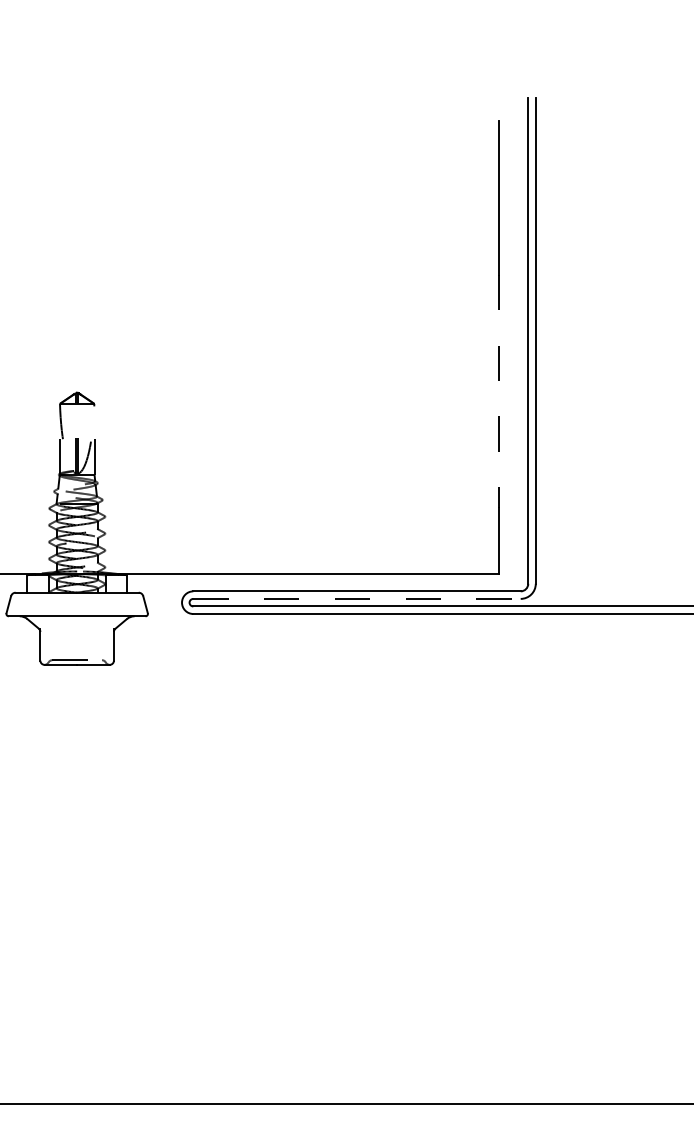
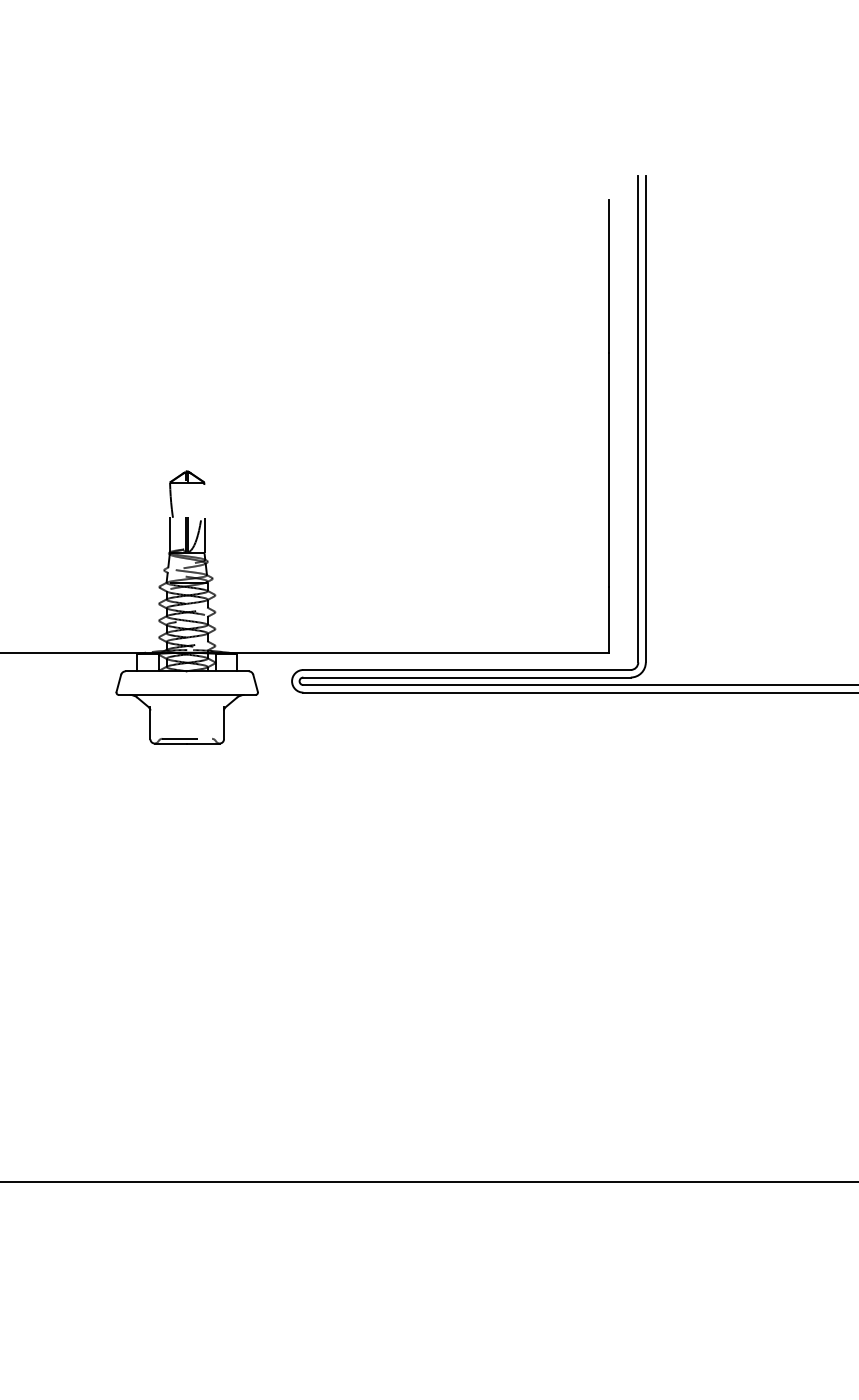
line: (498, 391) -> (608, 470), dashed -> solid
line: (357, 598) -> (467, 677), dashed -> solid

